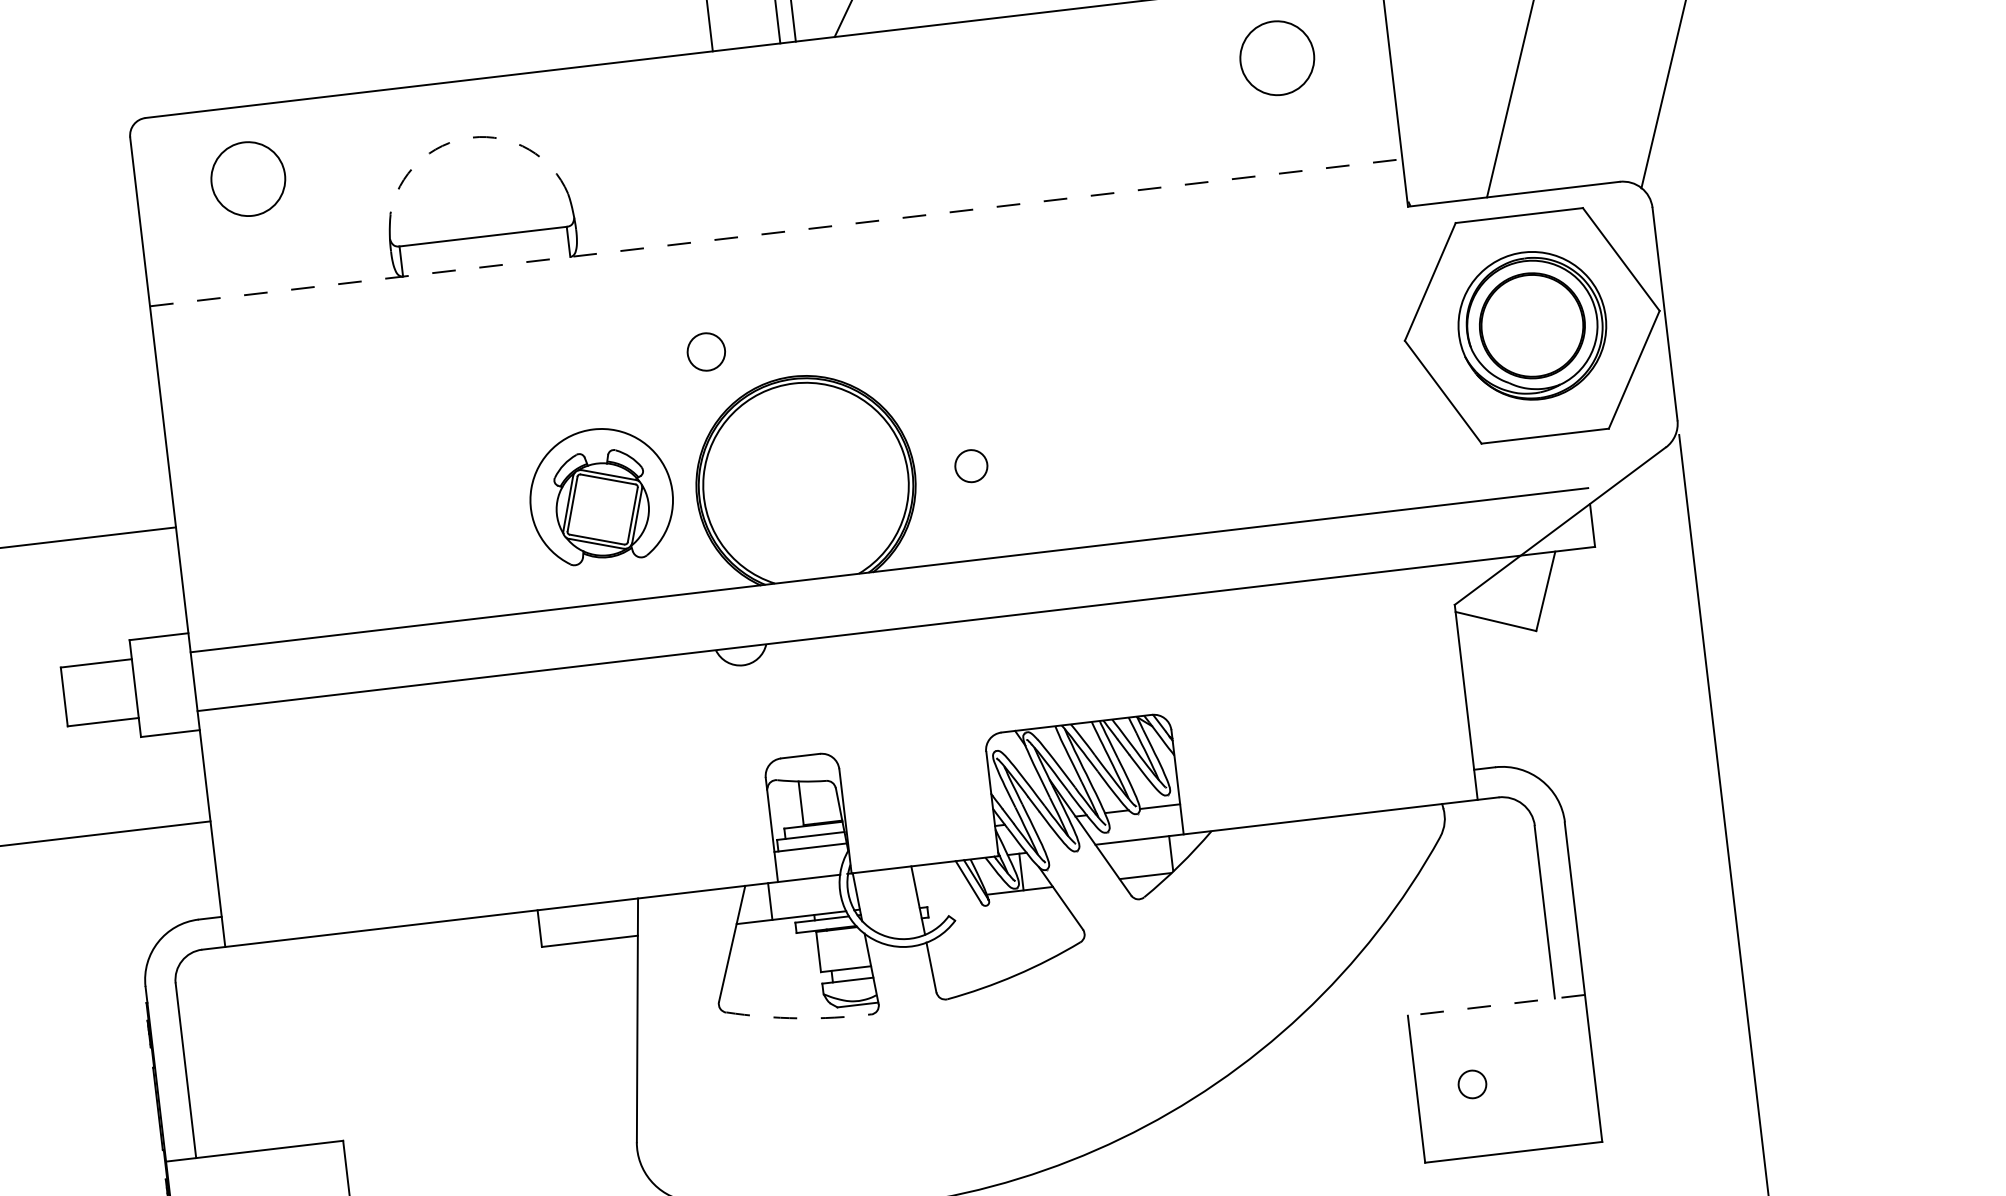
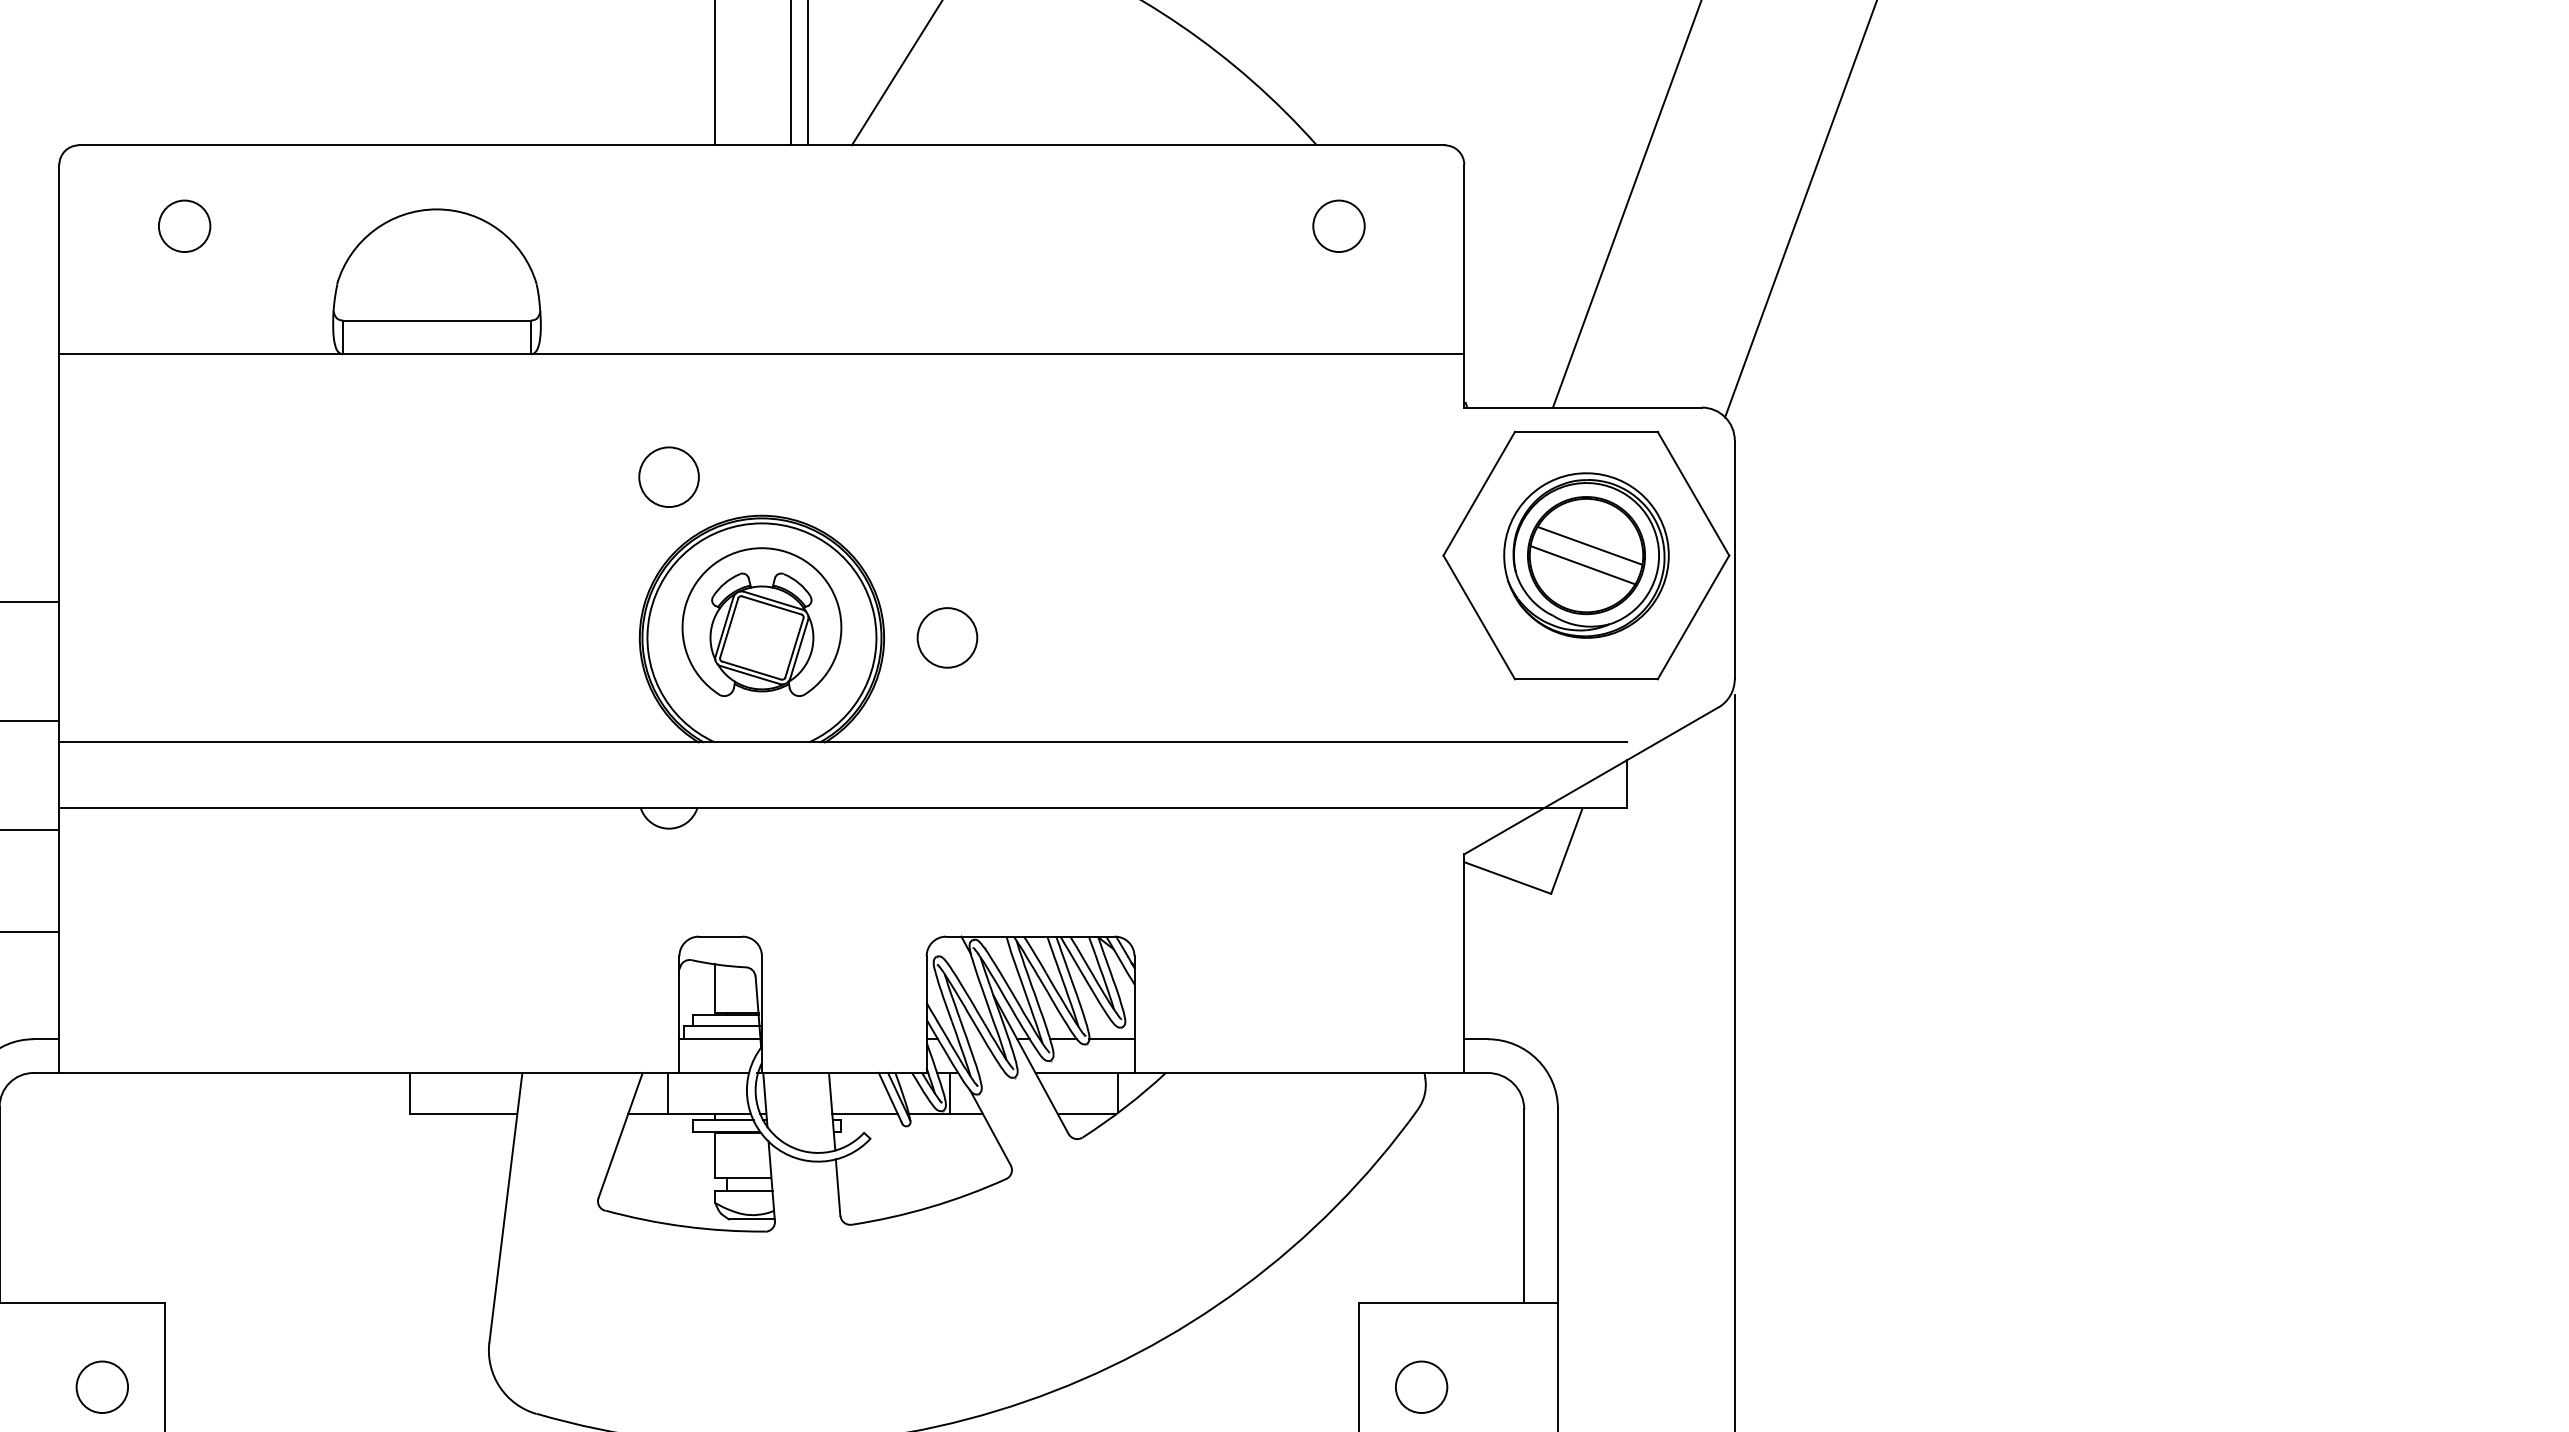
circle: (1276, 58) -> (1338, 226), size x0.62
arc: (471, 137) -> (436, 209), dashed -> solid
circle: (248, 179) -> (184, 226), size x0.62
line: (775, 232) -> (761, 354), dashed -> solid
line: (1533, 316) -> (1589, 545), added
line: (1529, 335) -> (1582, 565), added
circle: (705, 351) -> (668, 476), size x1.43
circle: (971, 465) -> (947, 637), size x1.67
part: (600, 494) -> (761, 621), moved
line: (947, 899) -> (864, 1114), added
line: (1495, 1005) -> (1457, 1302), dashed -> solid
arc: (798, 1018) -> (684, 1226), dashed -> solid
circle: (1472, 1083) -> (1421, 1386), size x1.67

